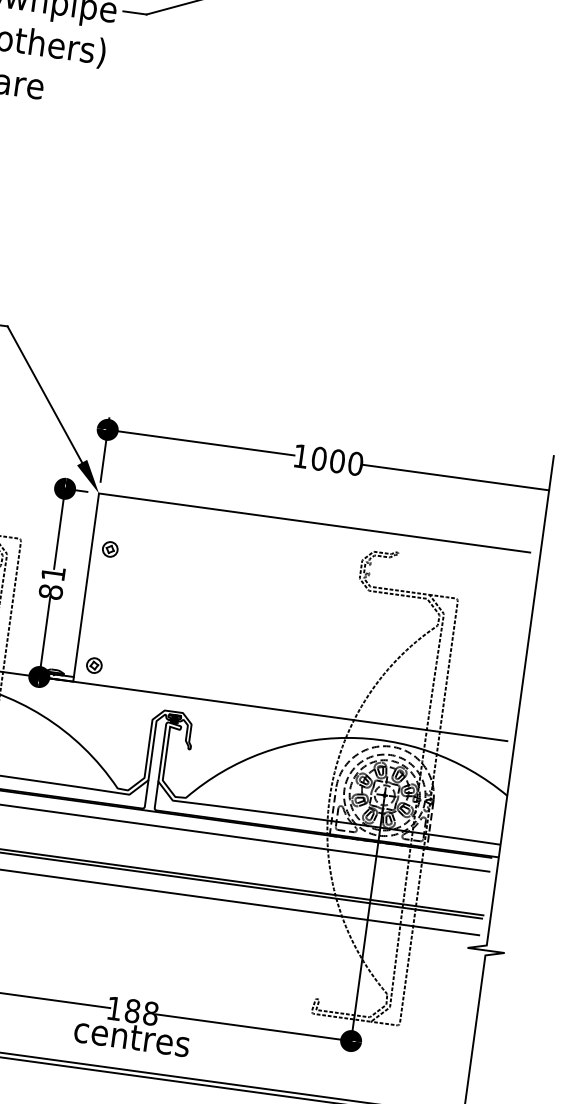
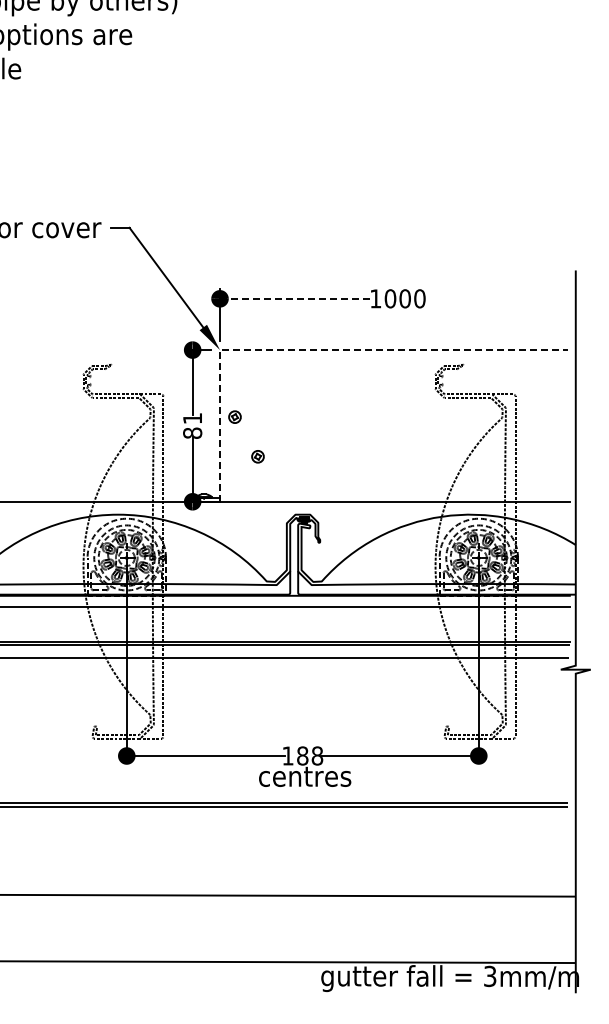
line: (201, 442) -> (295, 298), solid -> dashed
line: (454, 476) -> (499, 298), removed
line: (219, 510) -> (317, 350), solid -> dashed
part: (109, 548) -> (234, 416), moved
part: (93, 665) -> (257, 456), moved

